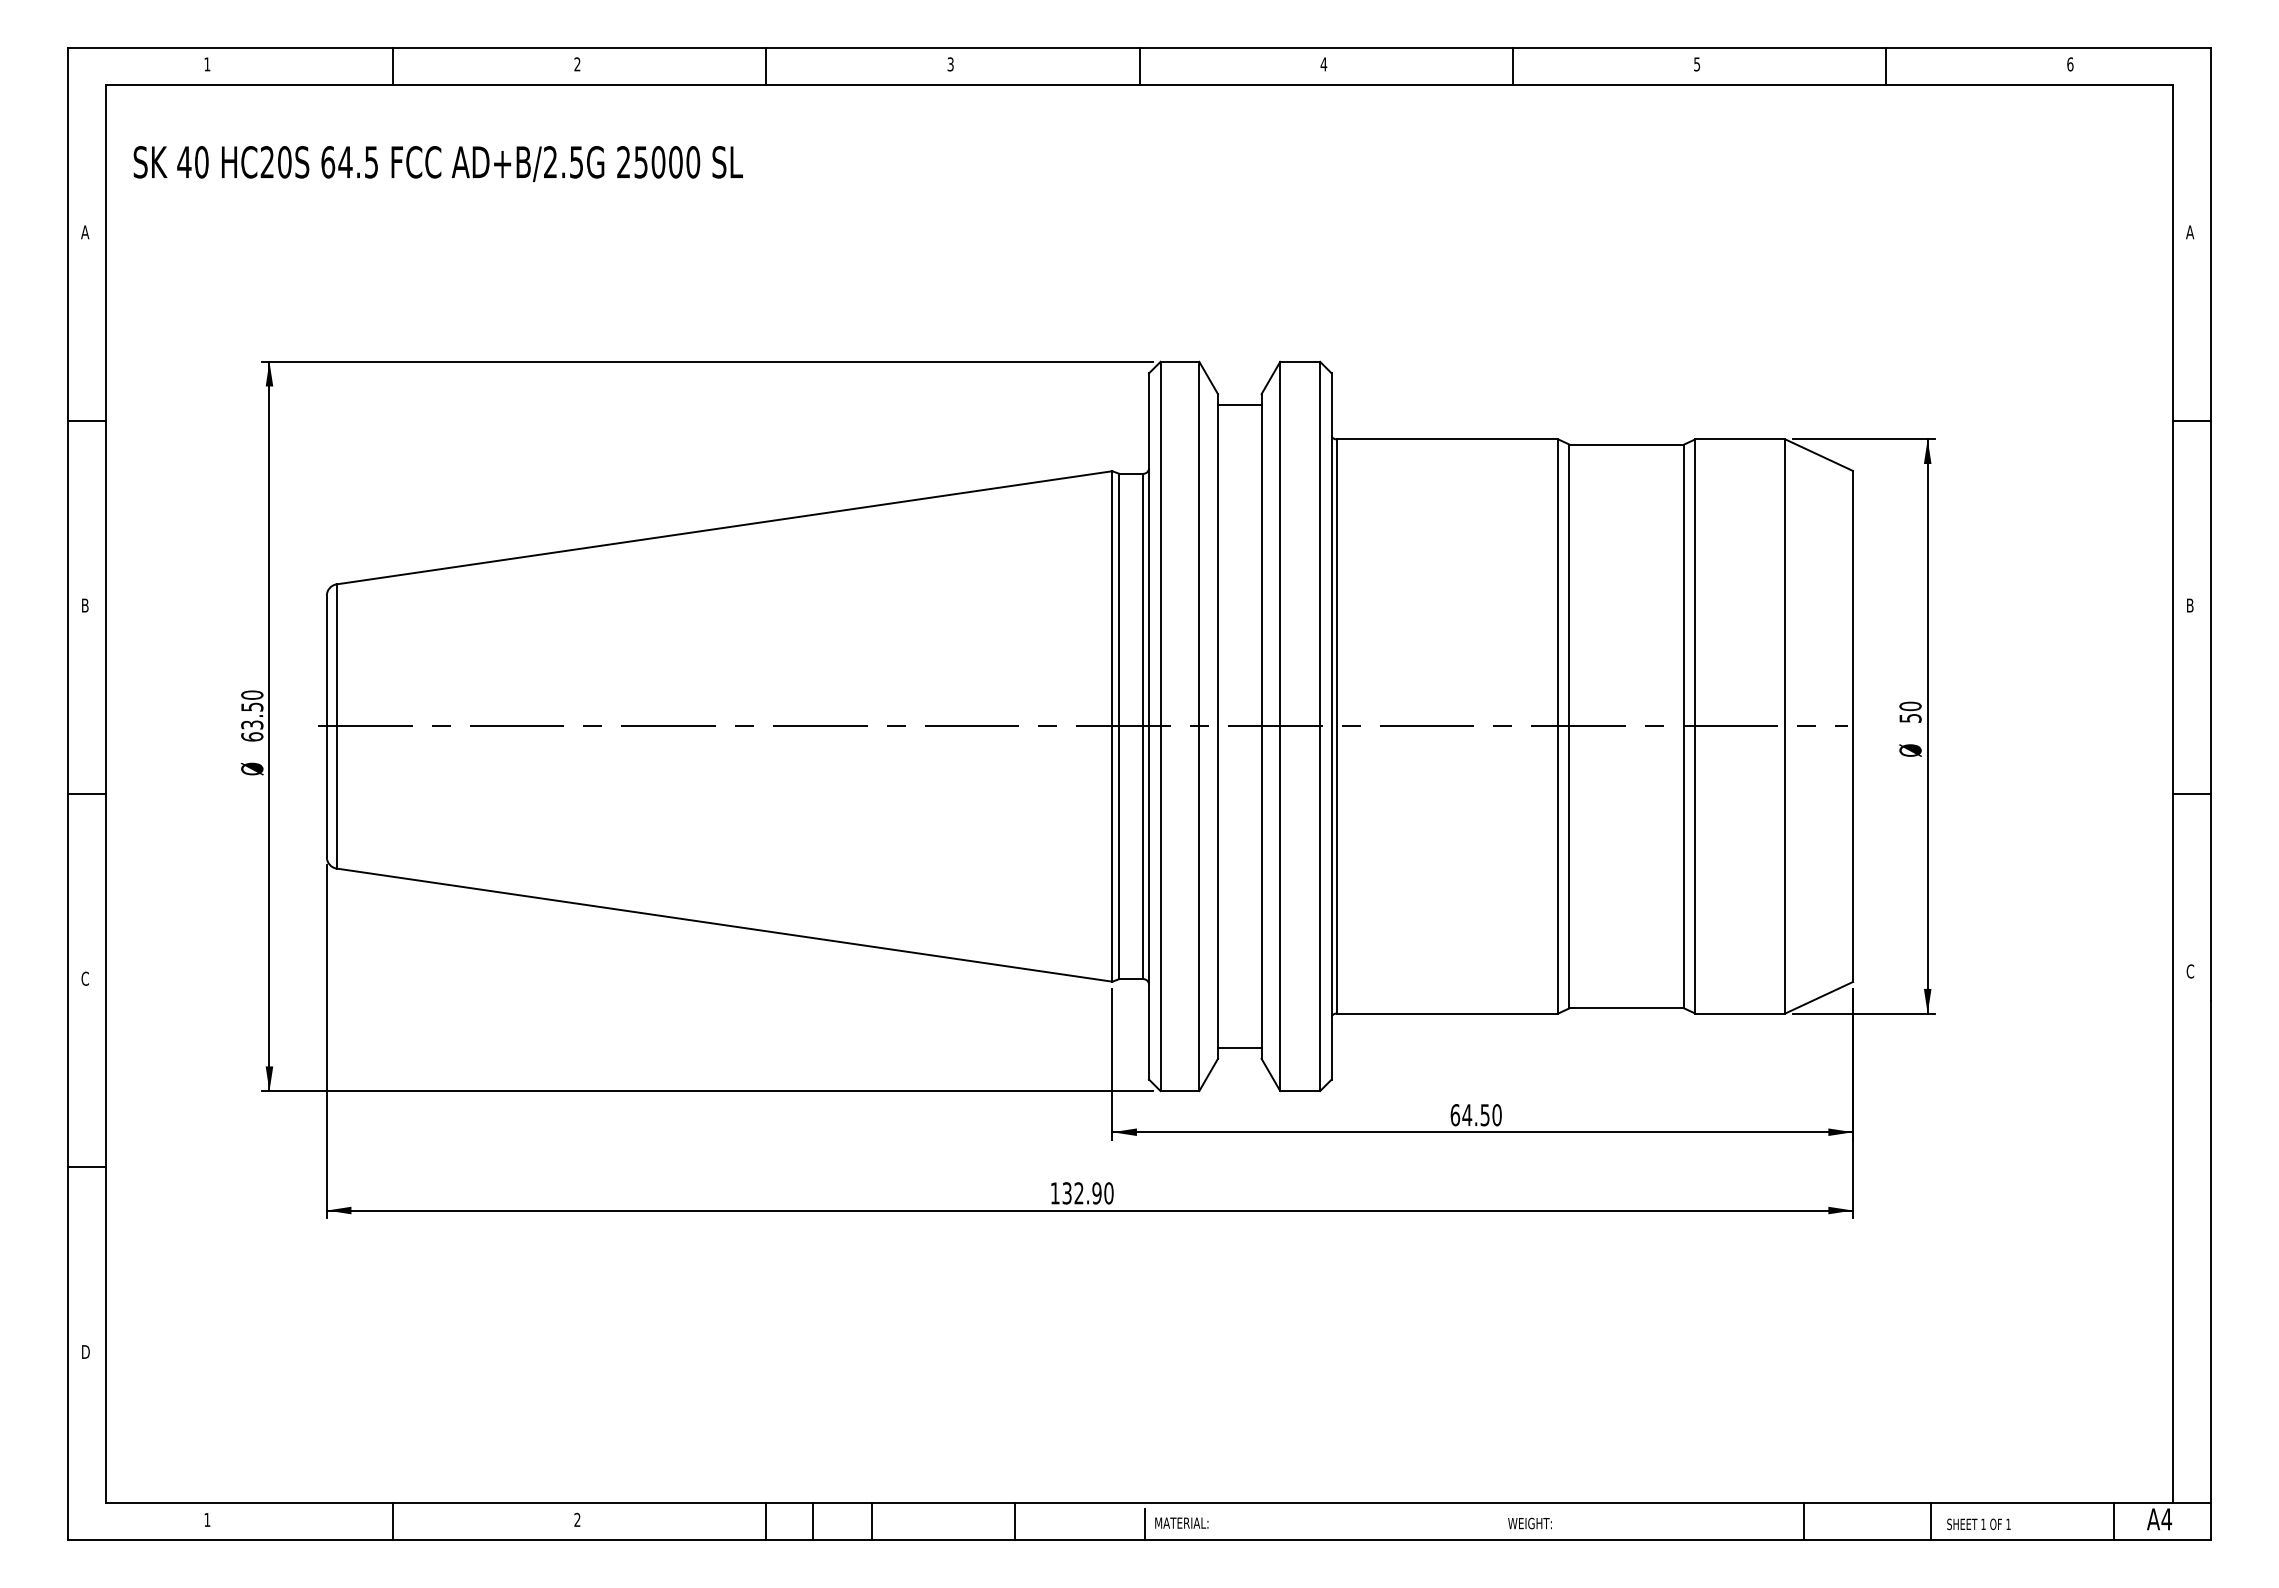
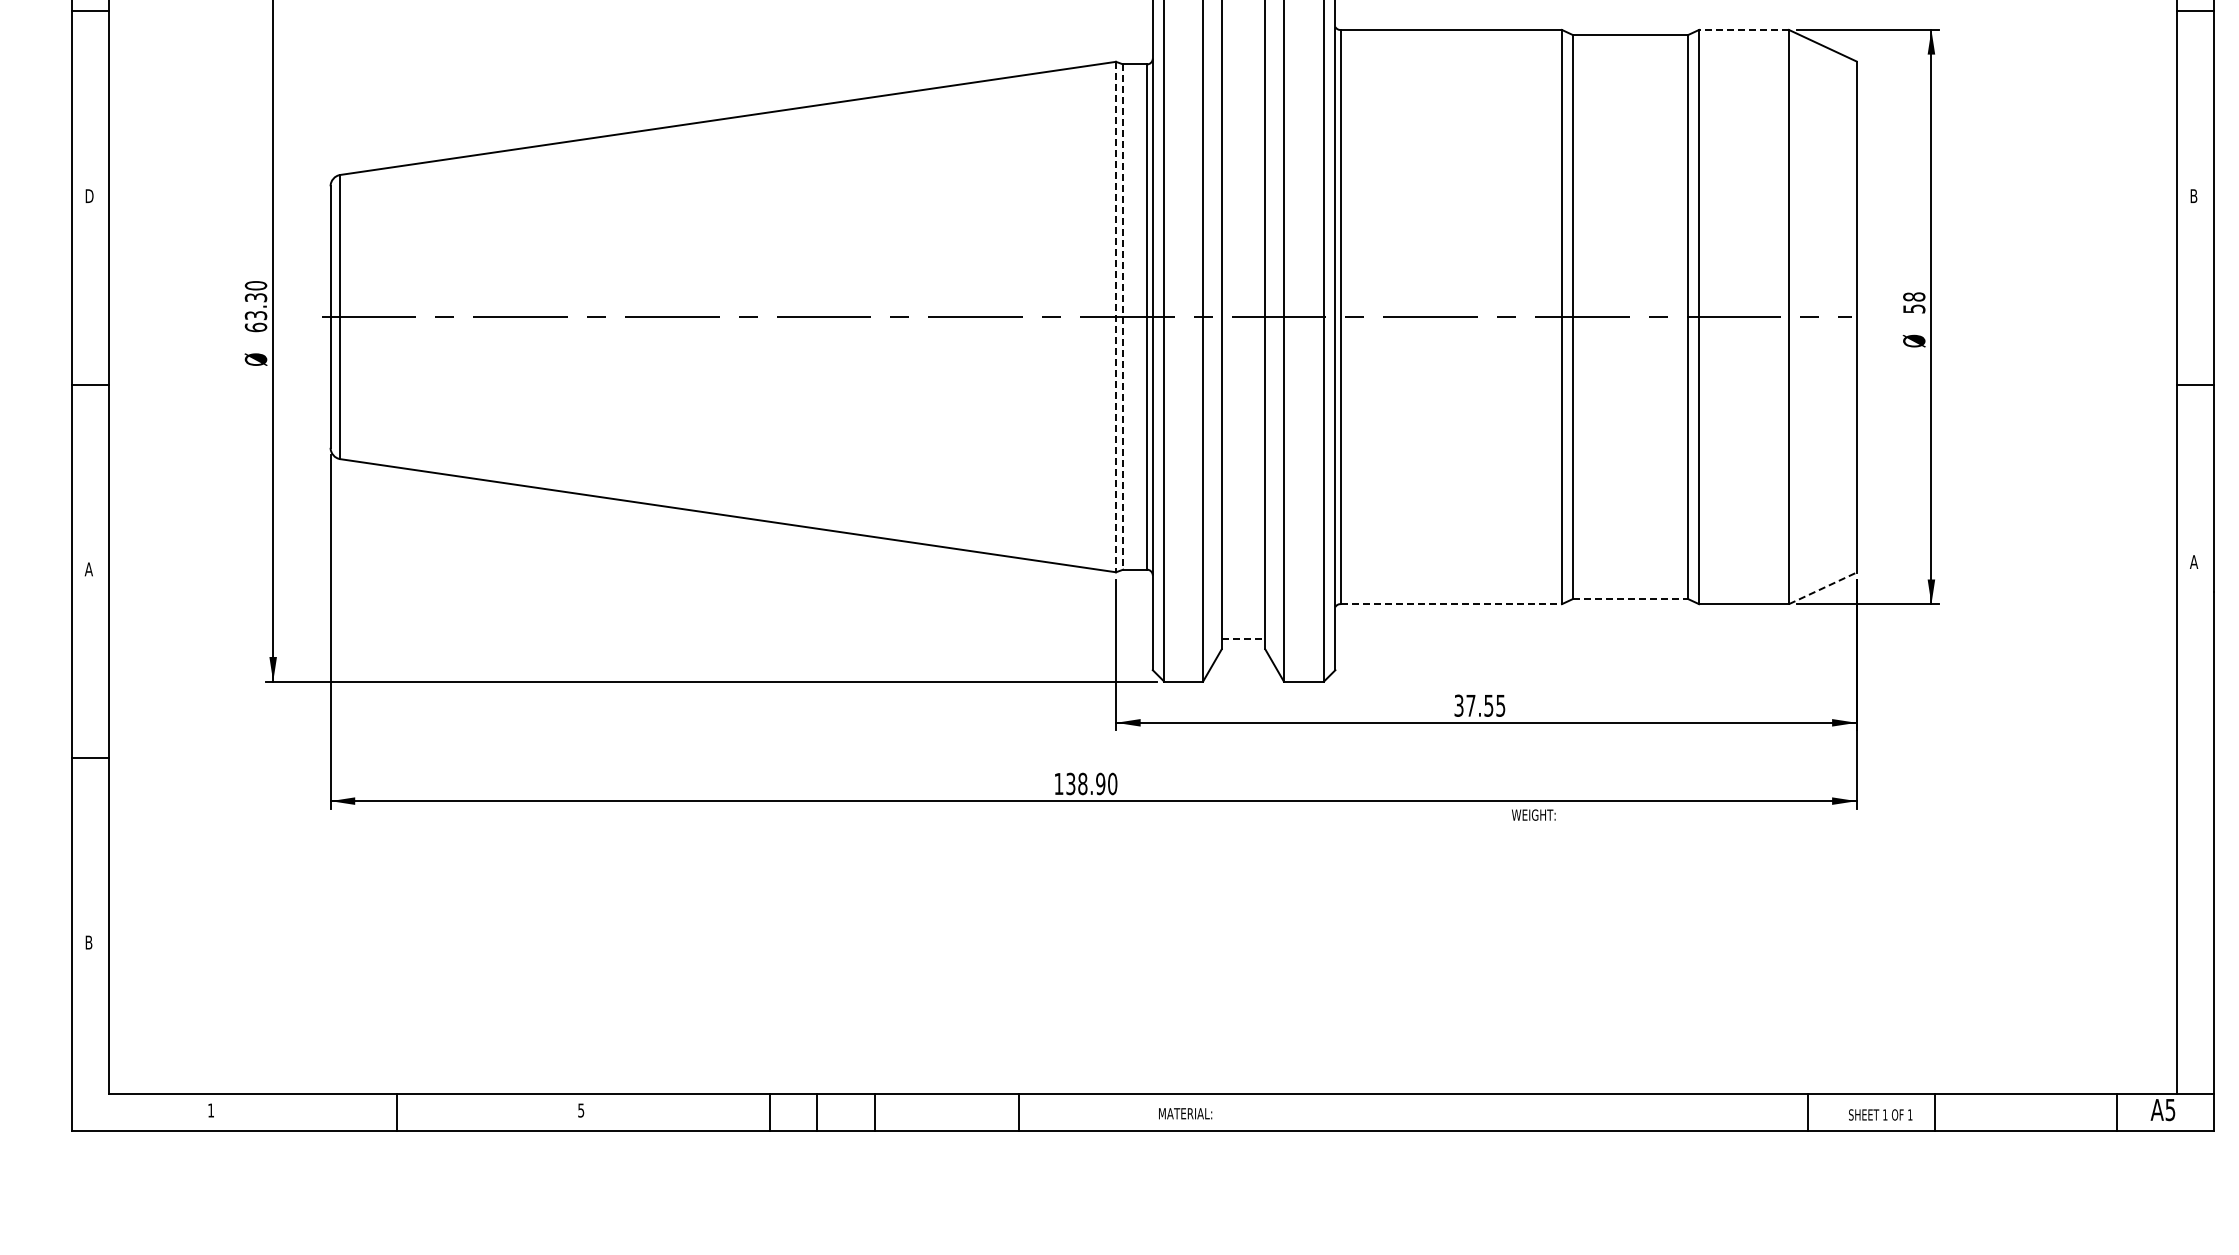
line: (1740, 439) -> (1744, 30), solid -> dashed
text: (86, 605) -> (90, 196), B -> D
text: (251, 706) -> (255, 297), 63.50 -> 63.30
text: (1910, 706) -> (1914, 297), 50 -> 58
line: (1112, 726) -> (1116, 317), solid -> dashed
line: (1119, 726) -> (1123, 317), solid -> dashed
text: (2190, 971) -> (2194, 562), C -> A
text: (85, 978) -> (89, 569), C -> A
line: (1819, 997) -> (1823, 588), solid -> dashed
line: (1627, 1008) -> (1631, 599), solid -> dashed
line: (1448, 1013) -> (1452, 604), solid -> dashed
line: (1239, 1048) -> (1243, 639), solid -> dashed
text: (1475, 1115) -> (1479, 706), 64.50 -> 37.55
text: (1078, 1193) -> (1082, 784), 132.90 -> 138.90
text: (86, 1352) -> (90, 943), D -> B
text: (577, 1519) -> (581, 1110), 2 -> 5
text: (2166, 1519) -> (2170, 1110), A4 -> A5
text: (1529, 1523) -> (1533, 815), moved
line: (1144, 1524) -> (1148, 1115), removed
text: (1978, 1524) -> (1880, 1115), moved

